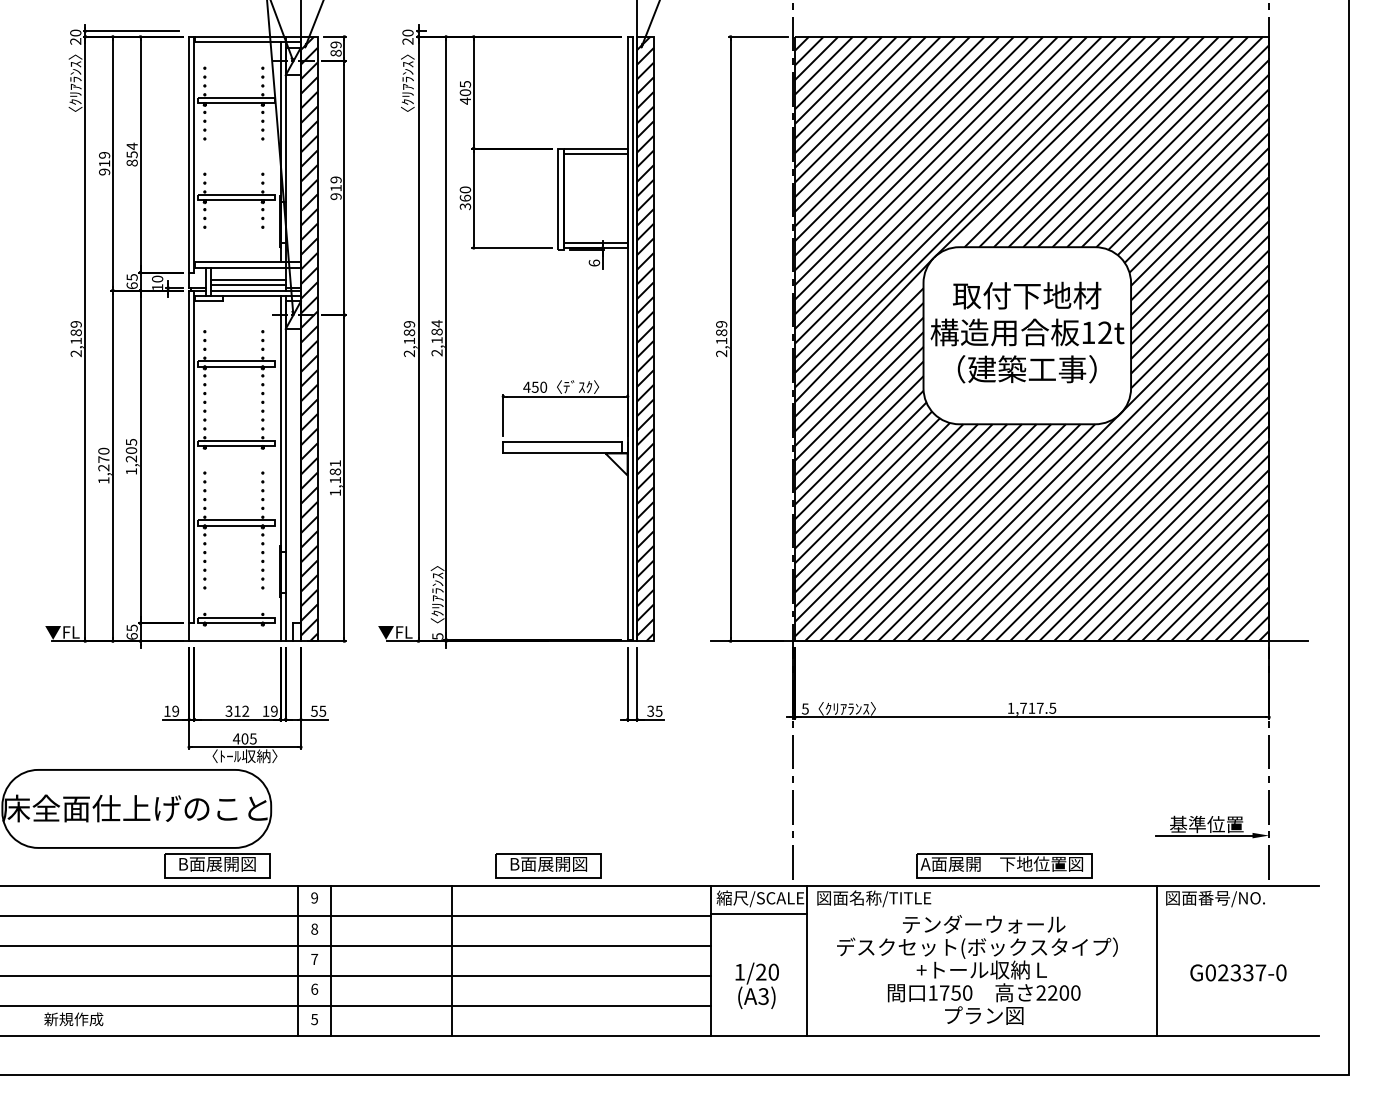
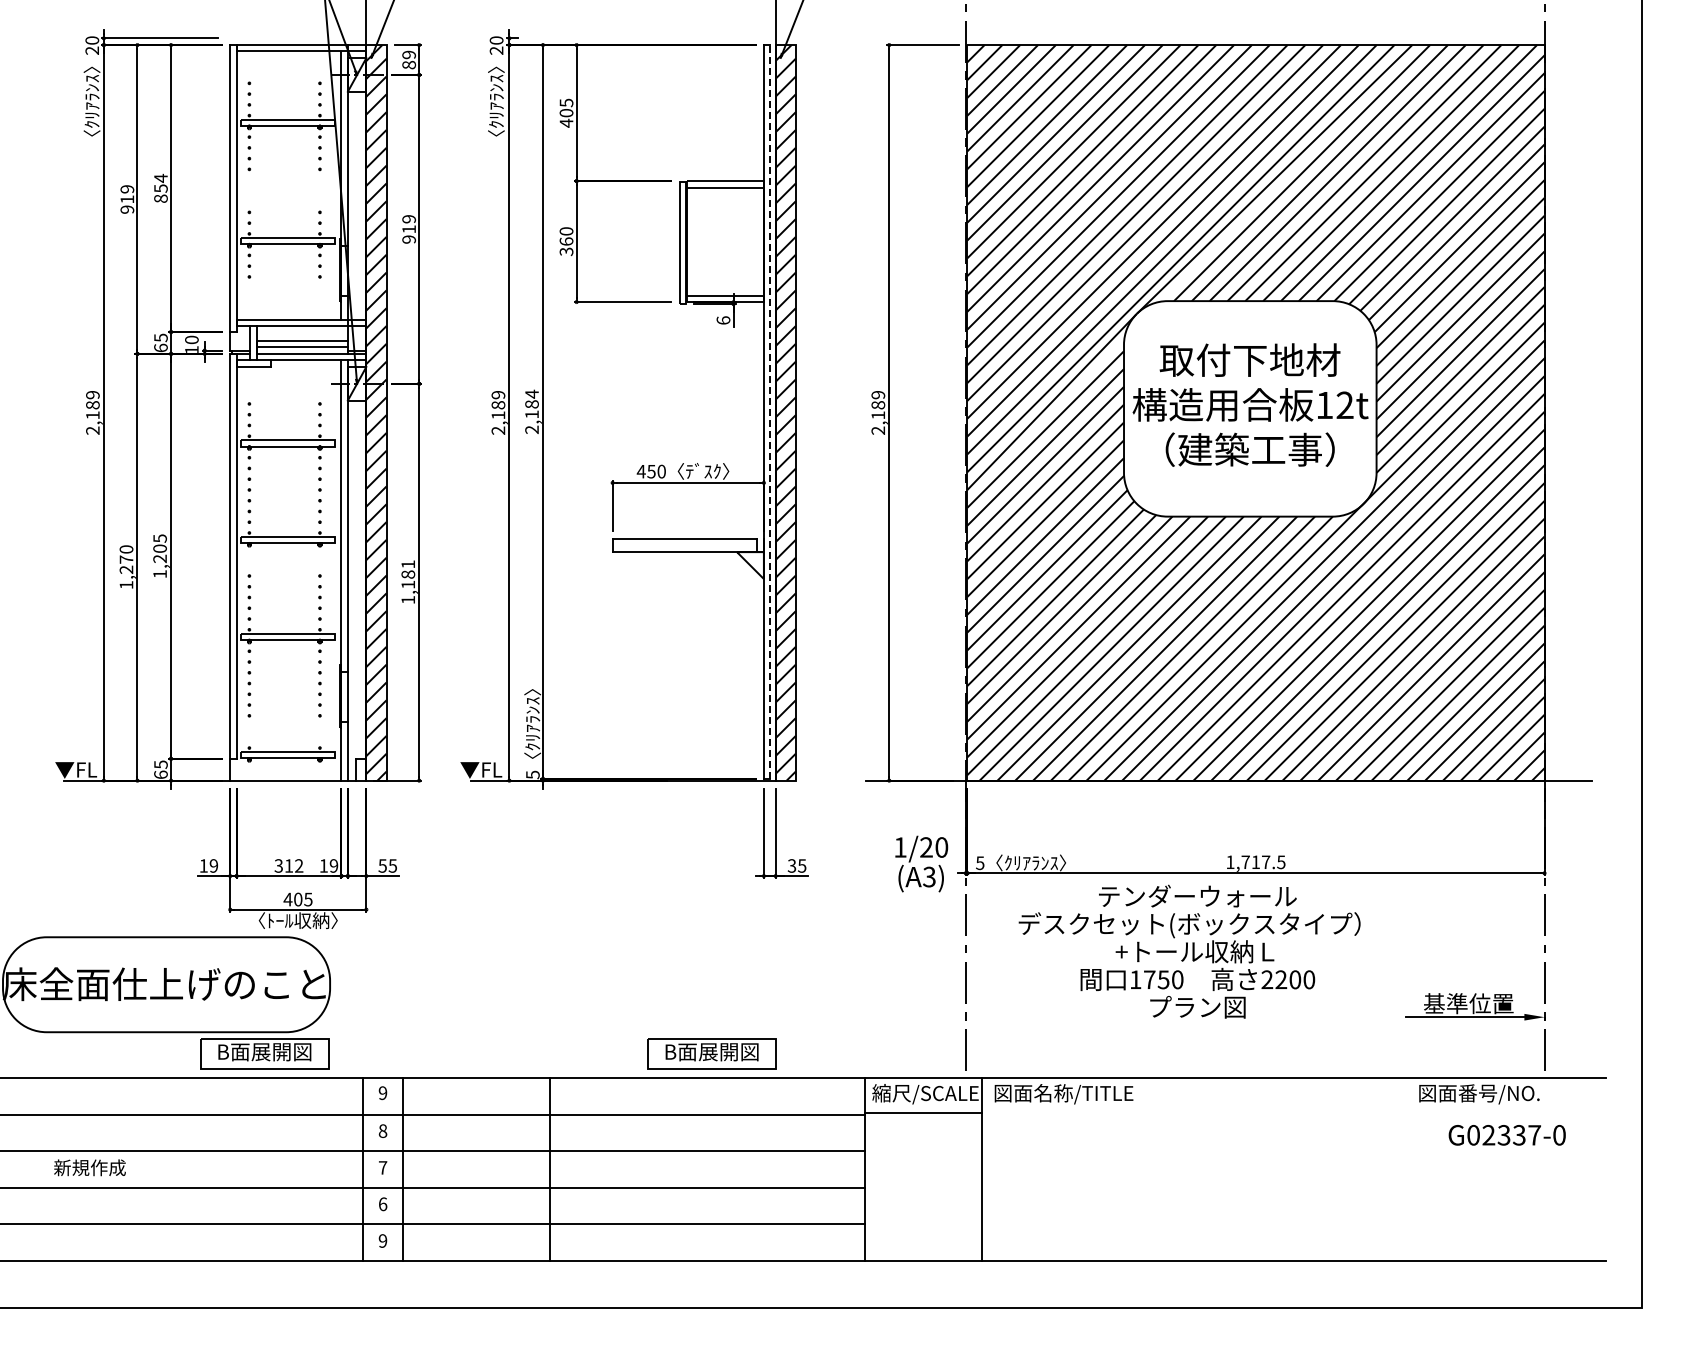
line: (633, 338) -> (770, 412), solid -> dashed
part: (548, 865) -> (711, 1053), moved
part: (1004, 865) -> (1222, 1053), removed
line: (1157, 960) -> (1408, 1169), removed
text: (977, 969) -> (1189, 951), moved
text: (1237, 973) -> (1506, 1135), moved
text: (757, 985) -> (921, 863), moved
text: (73, 1019) -> (89, 1167), moved
text: (314, 1019) -> (382, 1240), 5 -> 9

